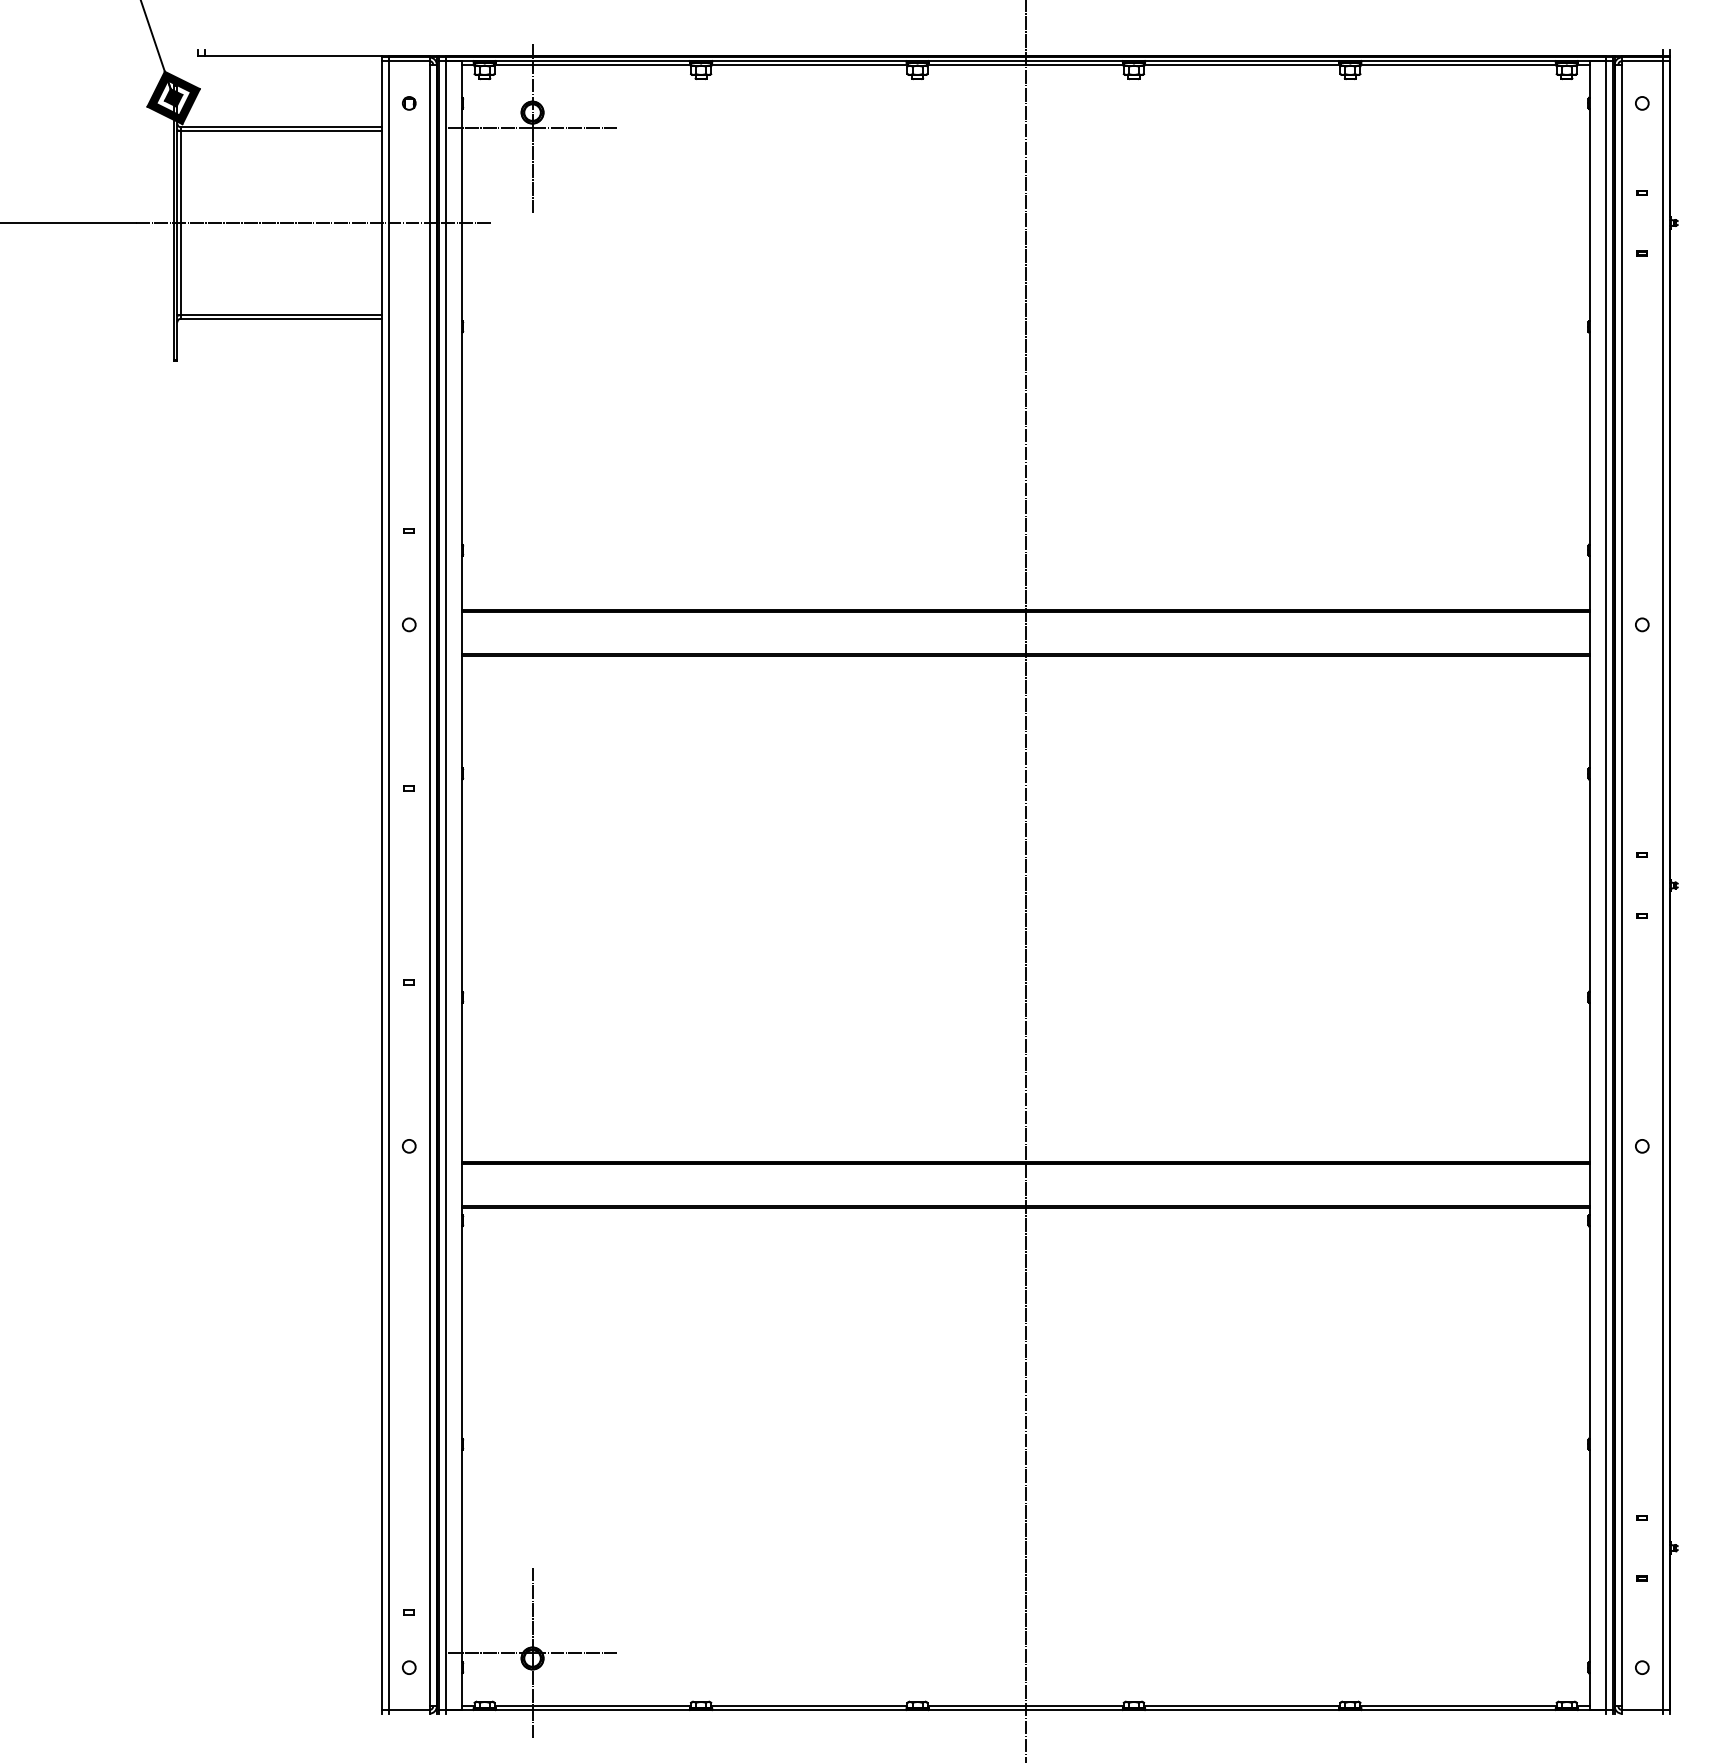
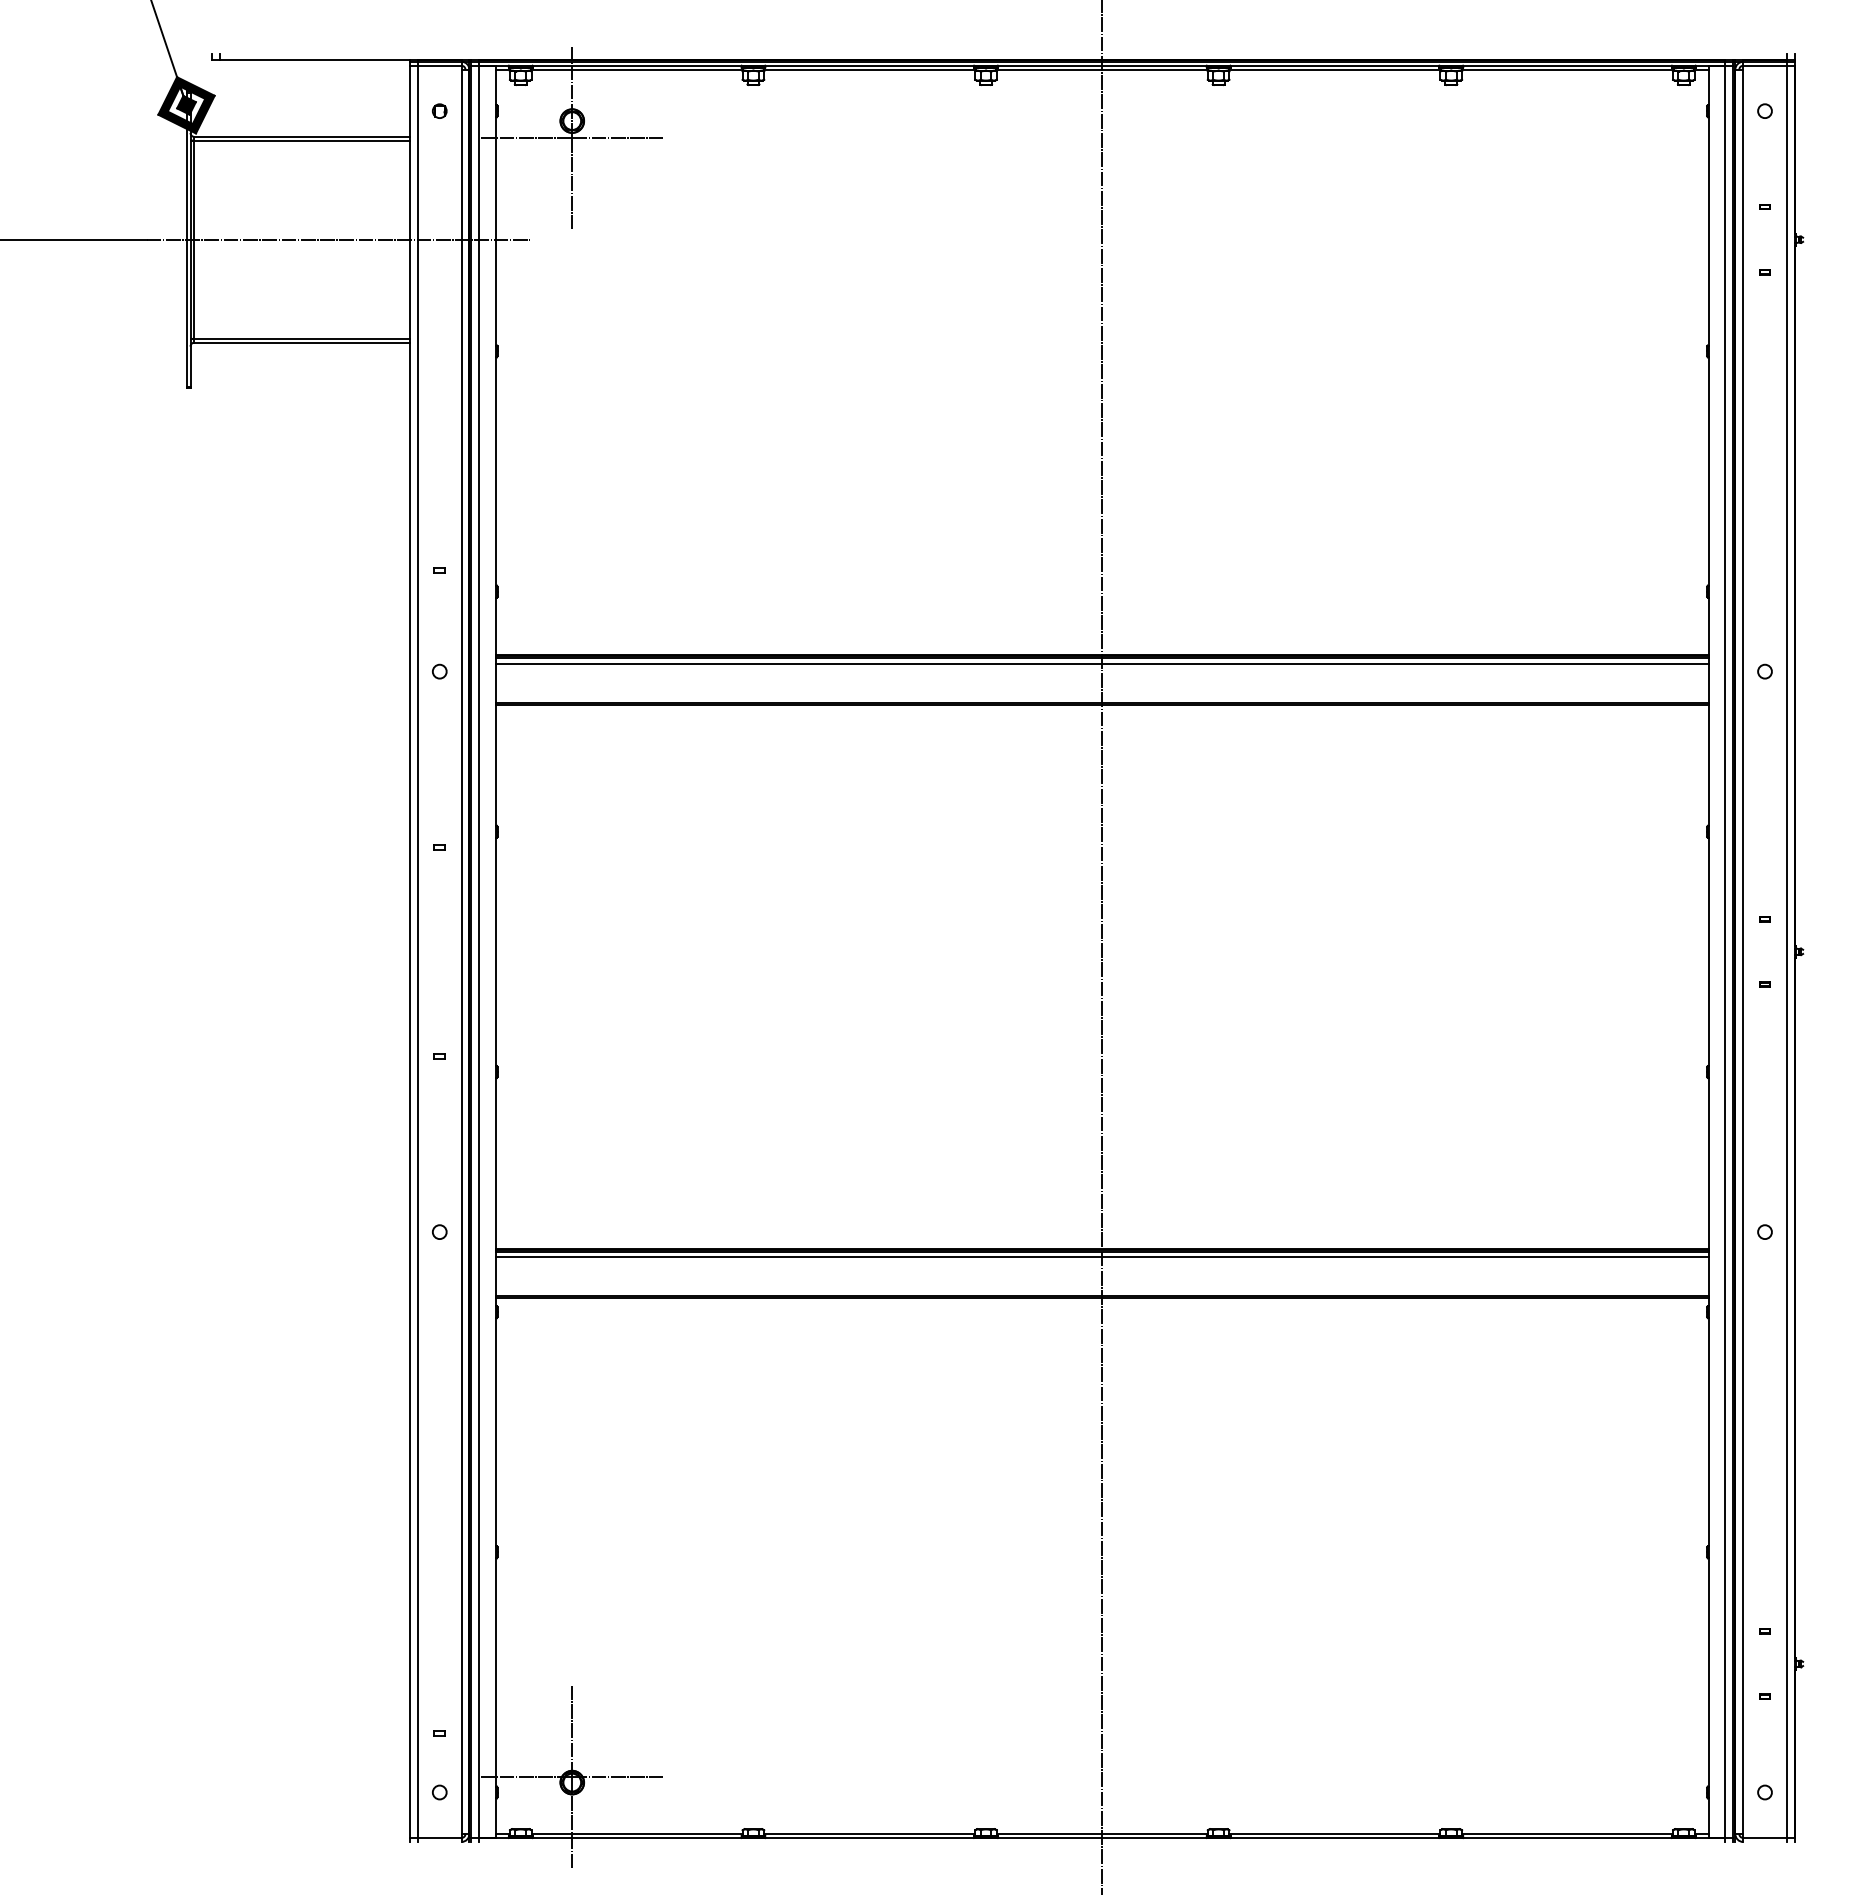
line: (1025, 617) -> (1102, 663), added
line: (1025, 1168) -> (1102, 1256), added

